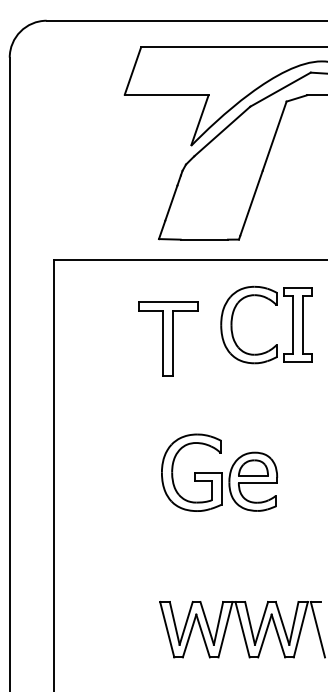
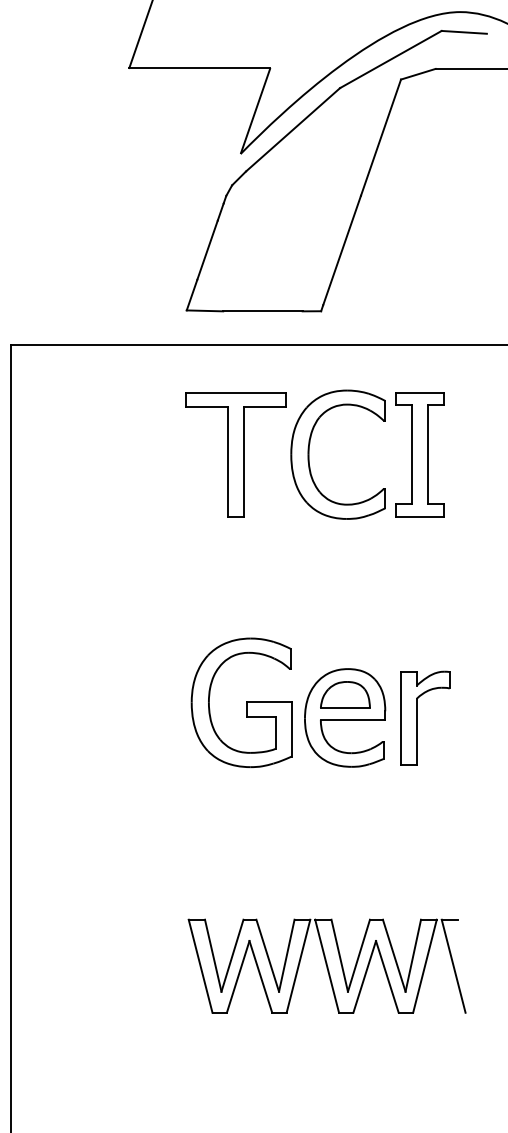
part: (168, 338) -> (236, 453), moved
part: (301, 481) -> (426, 717), added

